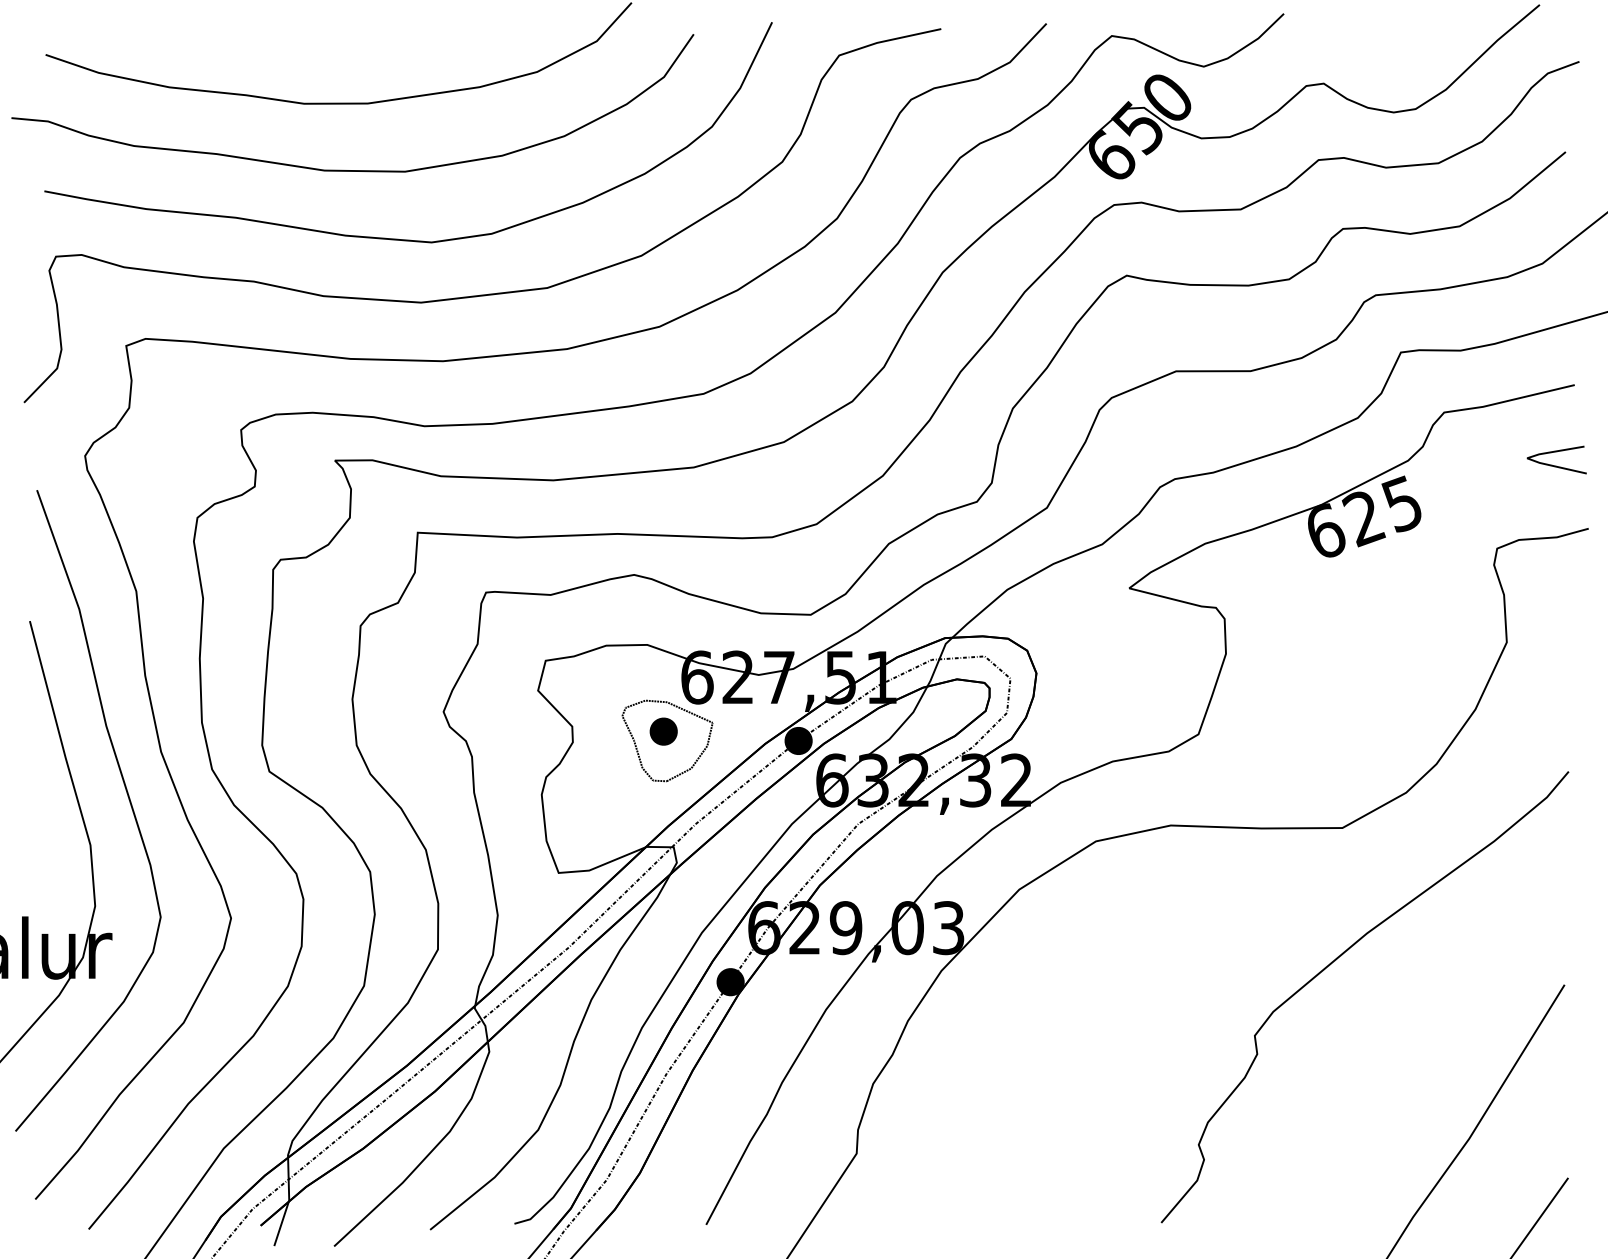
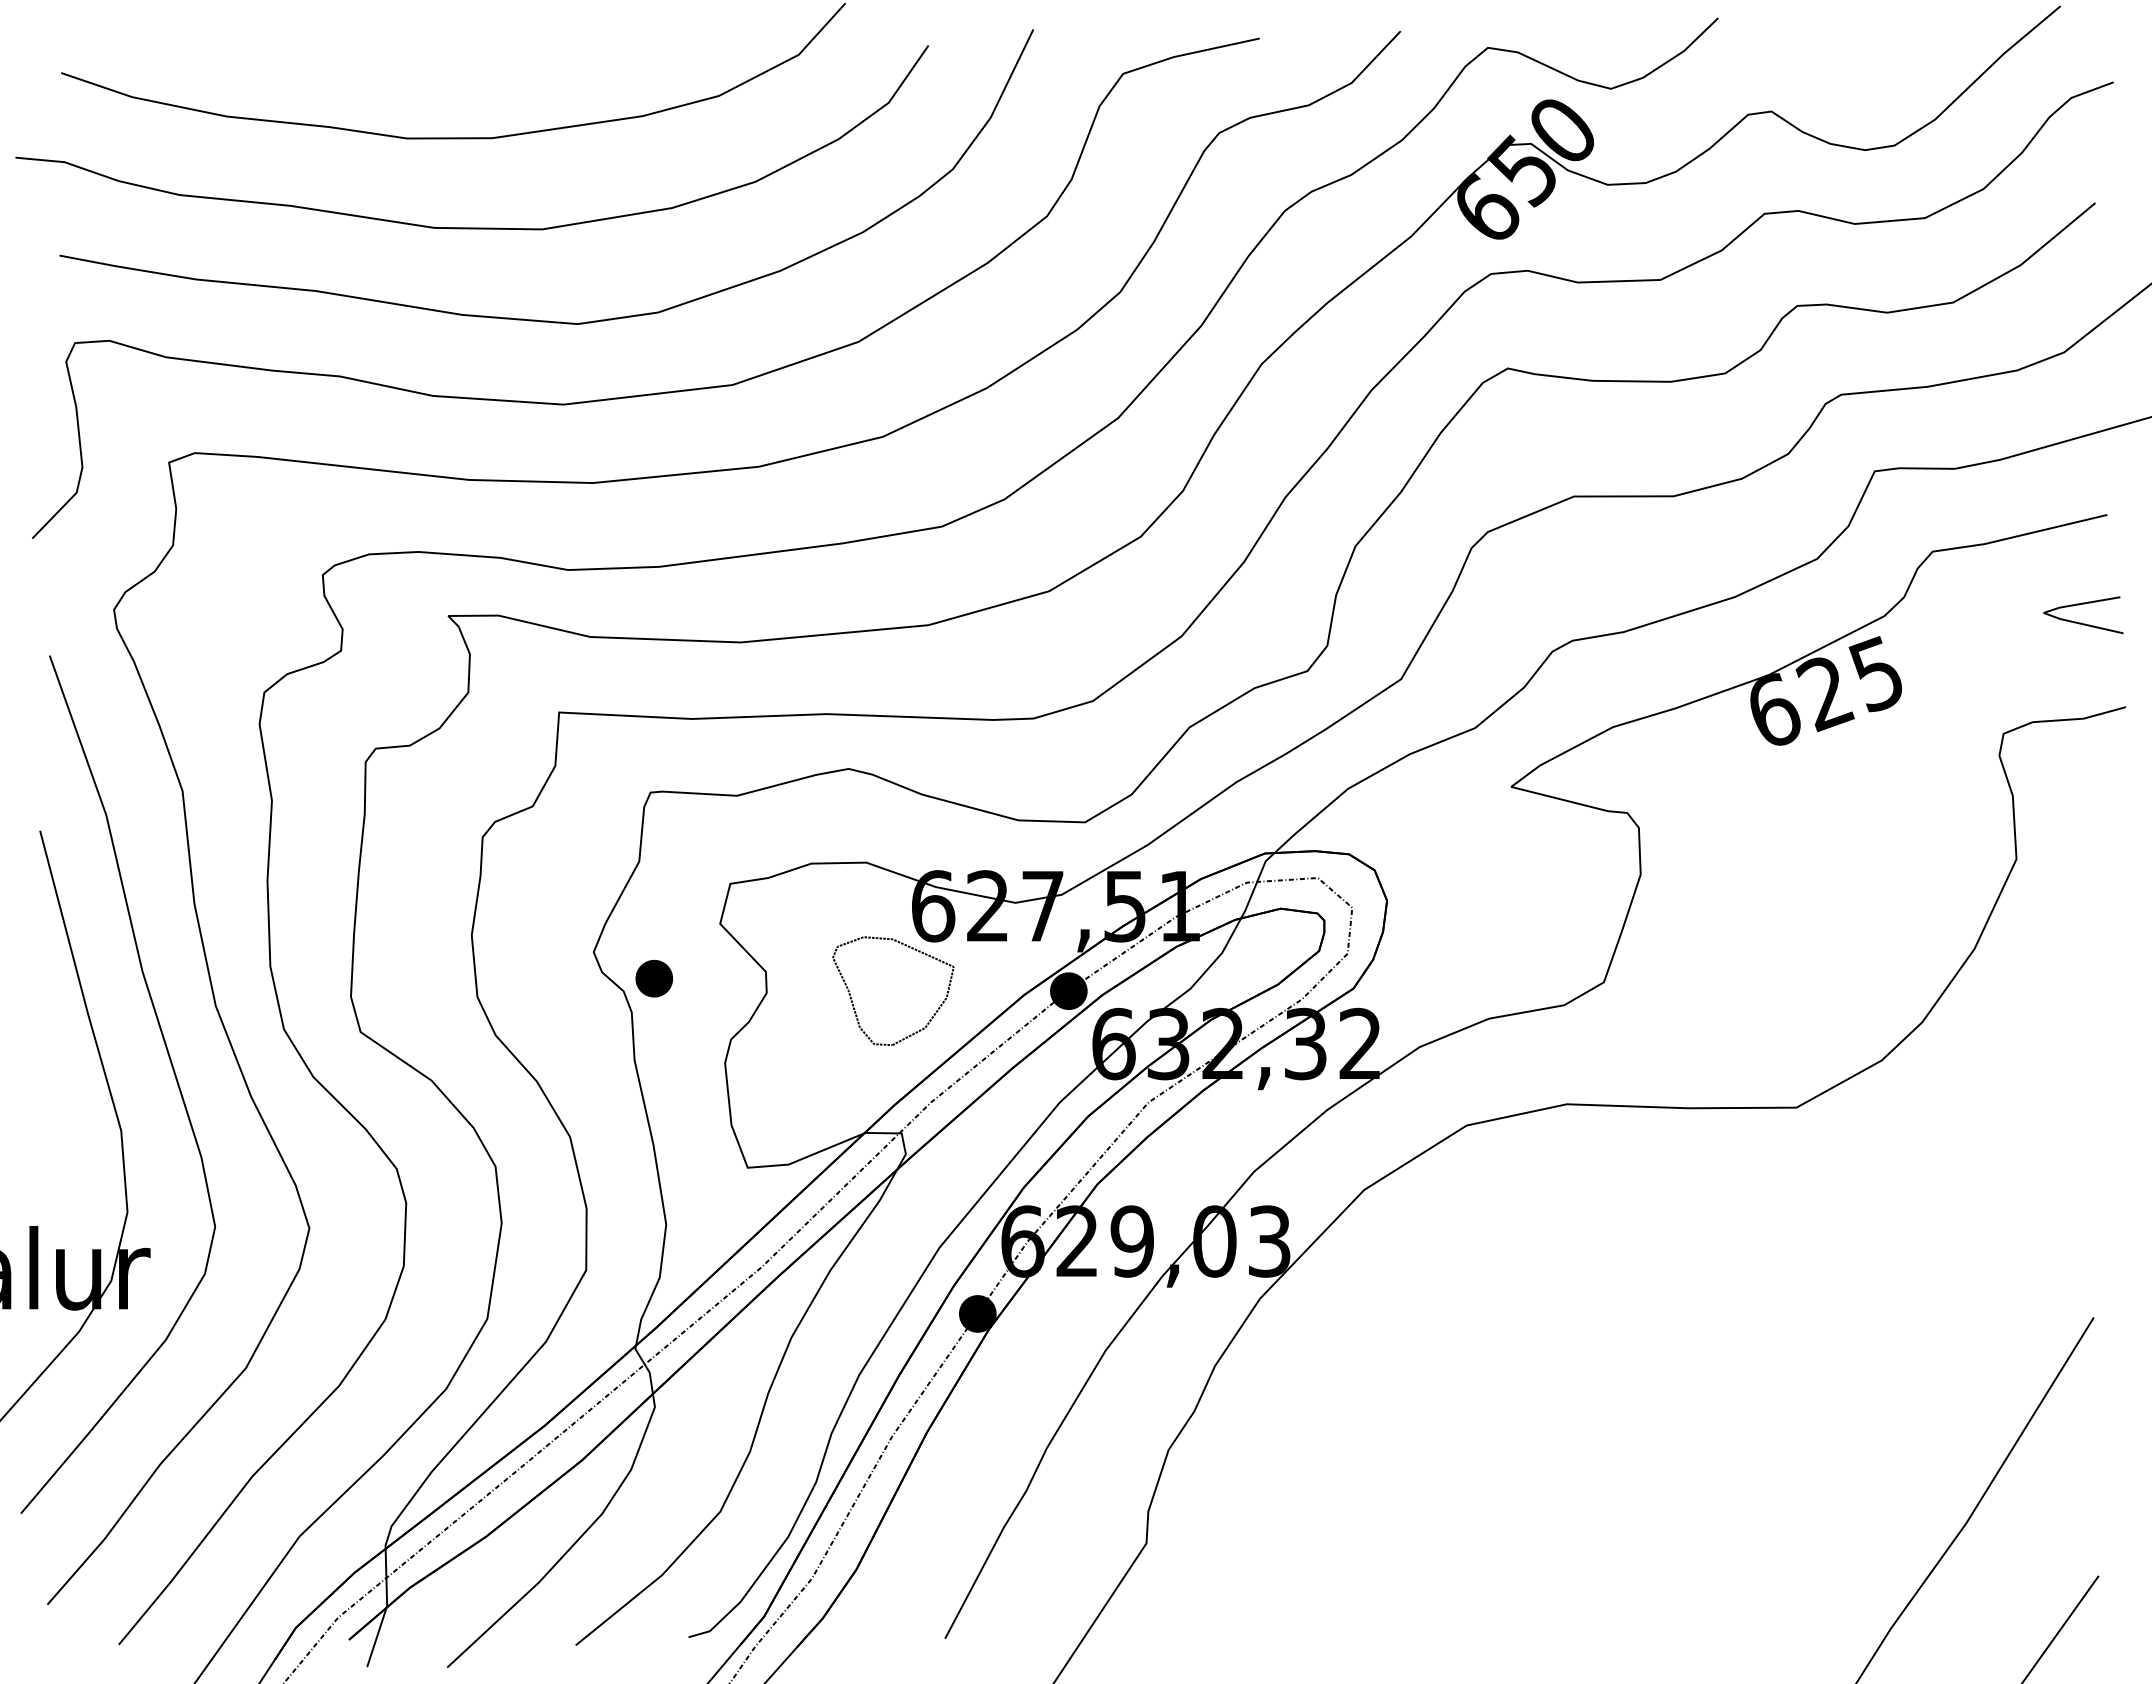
part: (663, 731) -> (654, 978), moved
part: (1336, 960) -> (1788, 1284), removed

